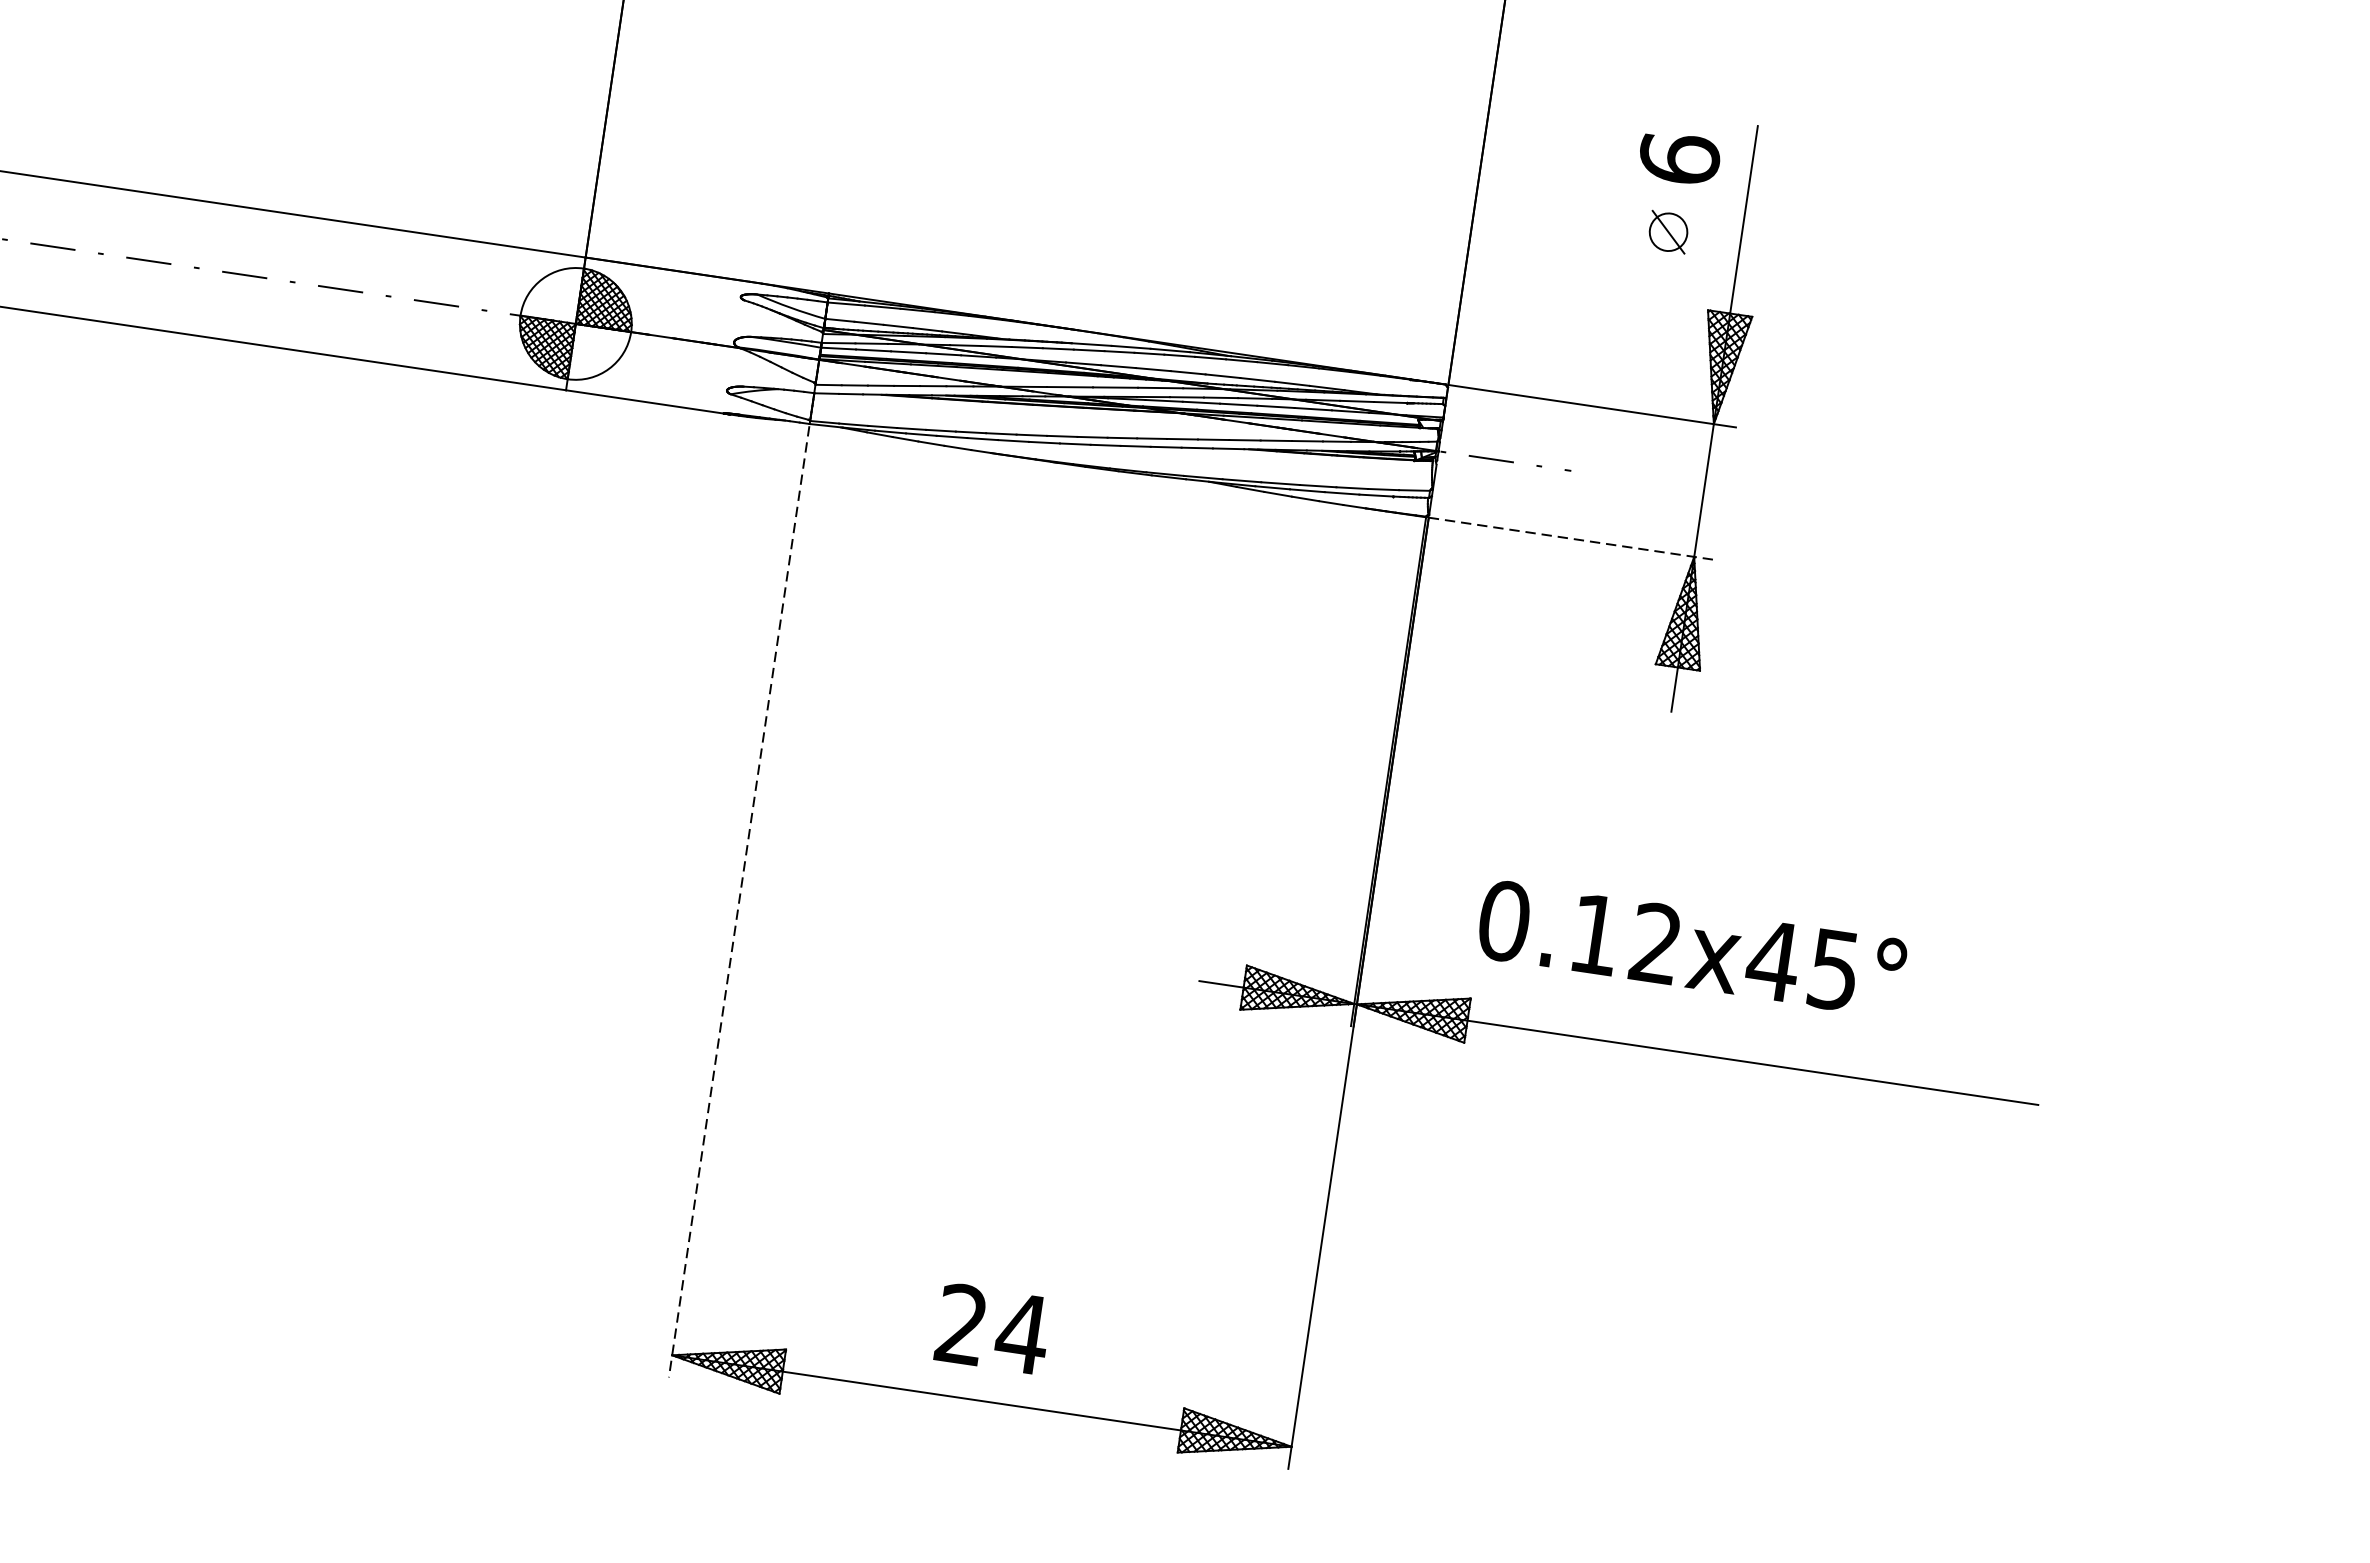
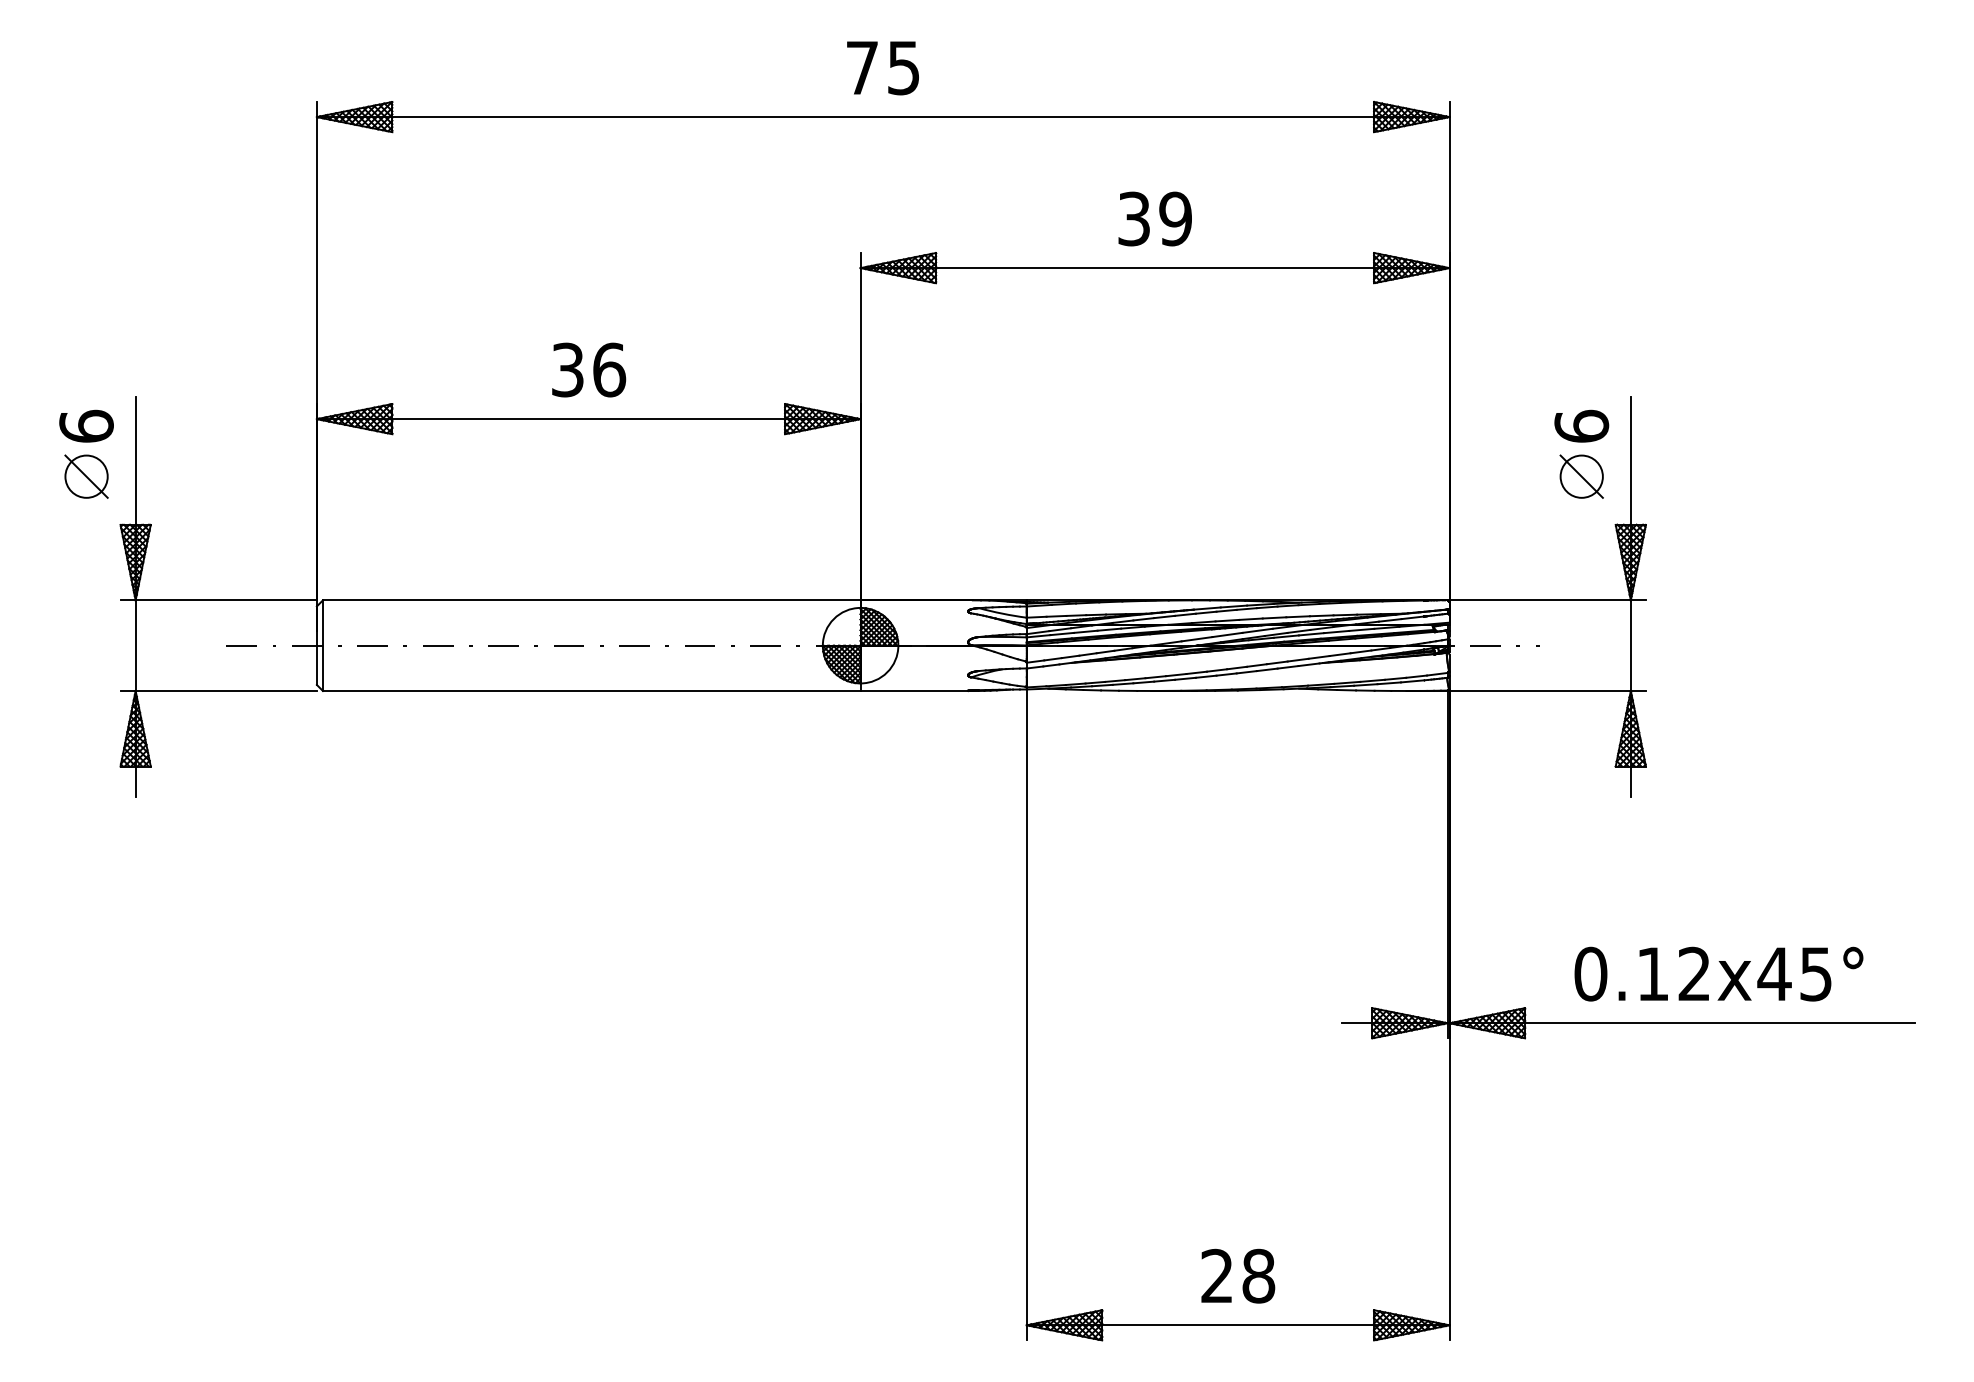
part: (1668, 232) -> (1581, 476), size x1.67
line: (1573, 539) -> (1548, 691), dashed -> solid
line: (738, 901) -> (1026, 1015), dashed -> solid
text: (1691, 947) -> (1718, 973), moved
text: (1022, 1332) -> (1258, 1275), 24 -> 28

